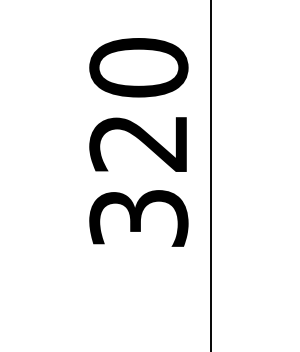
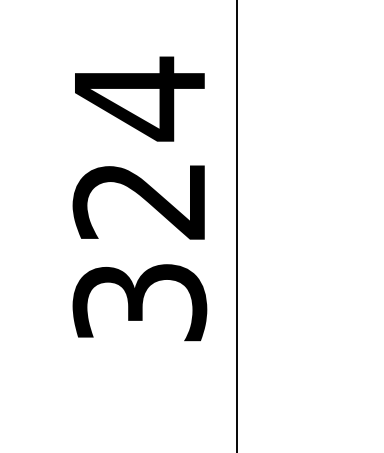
text: (138, 67) -> (139, 98), 320 -> 324

